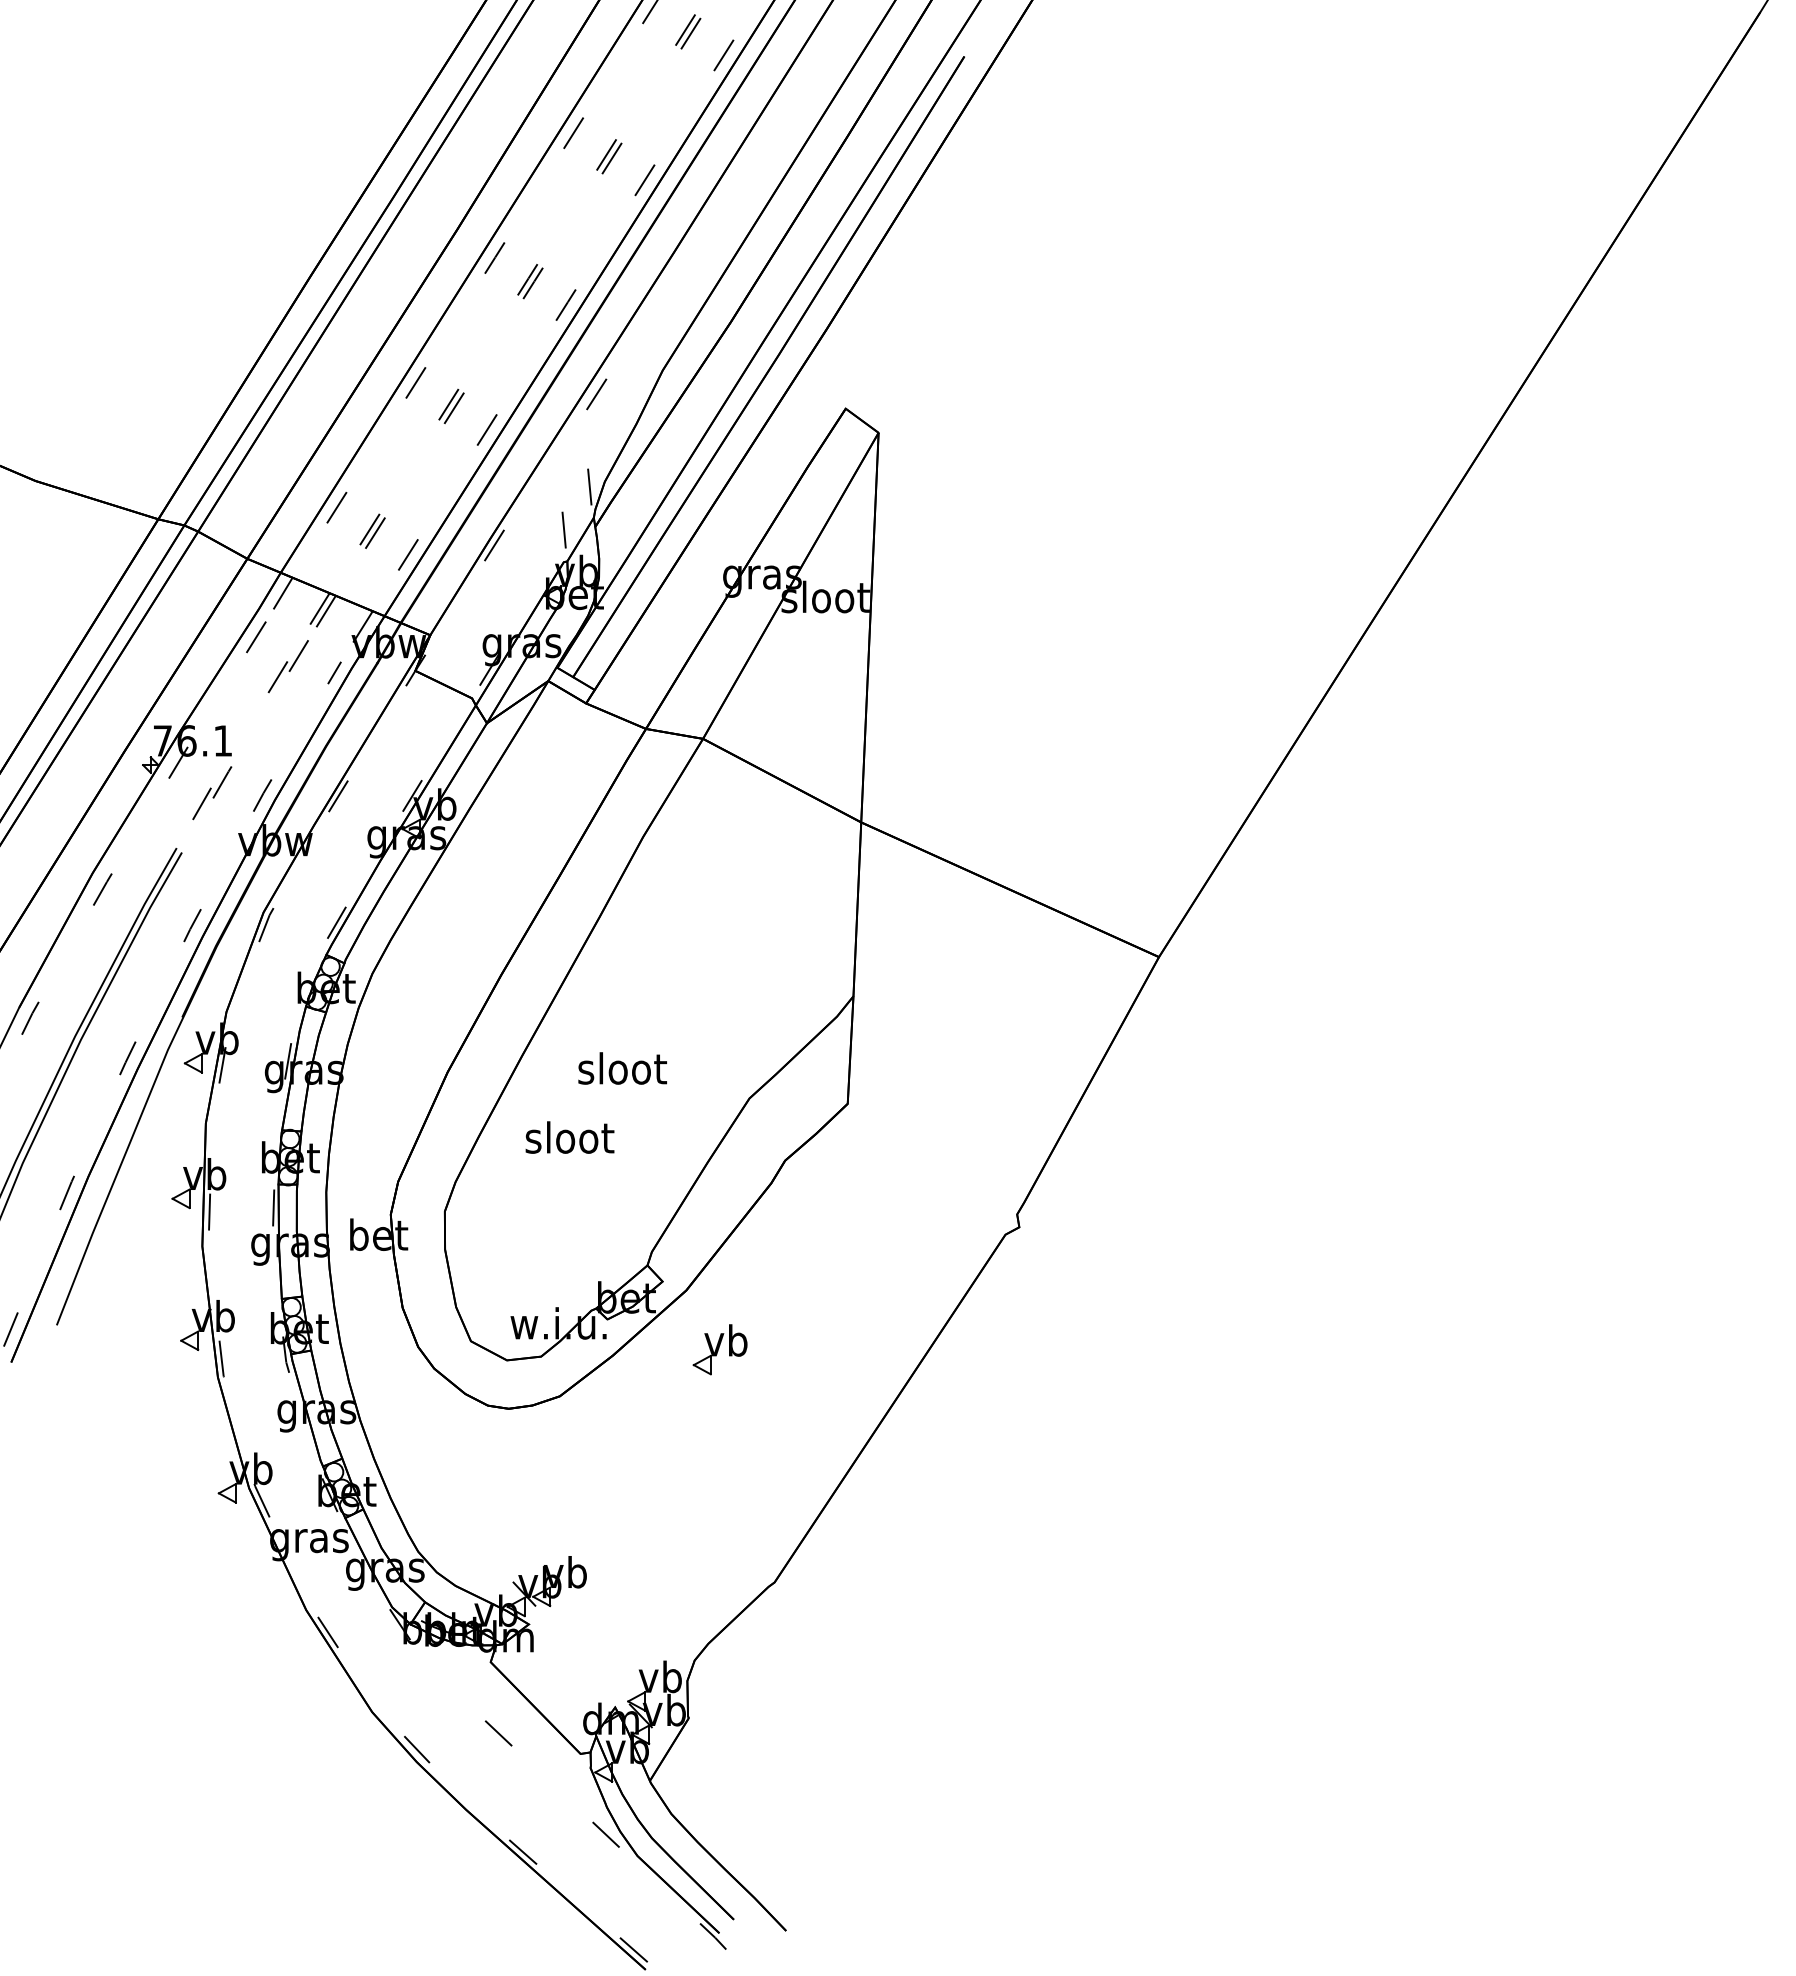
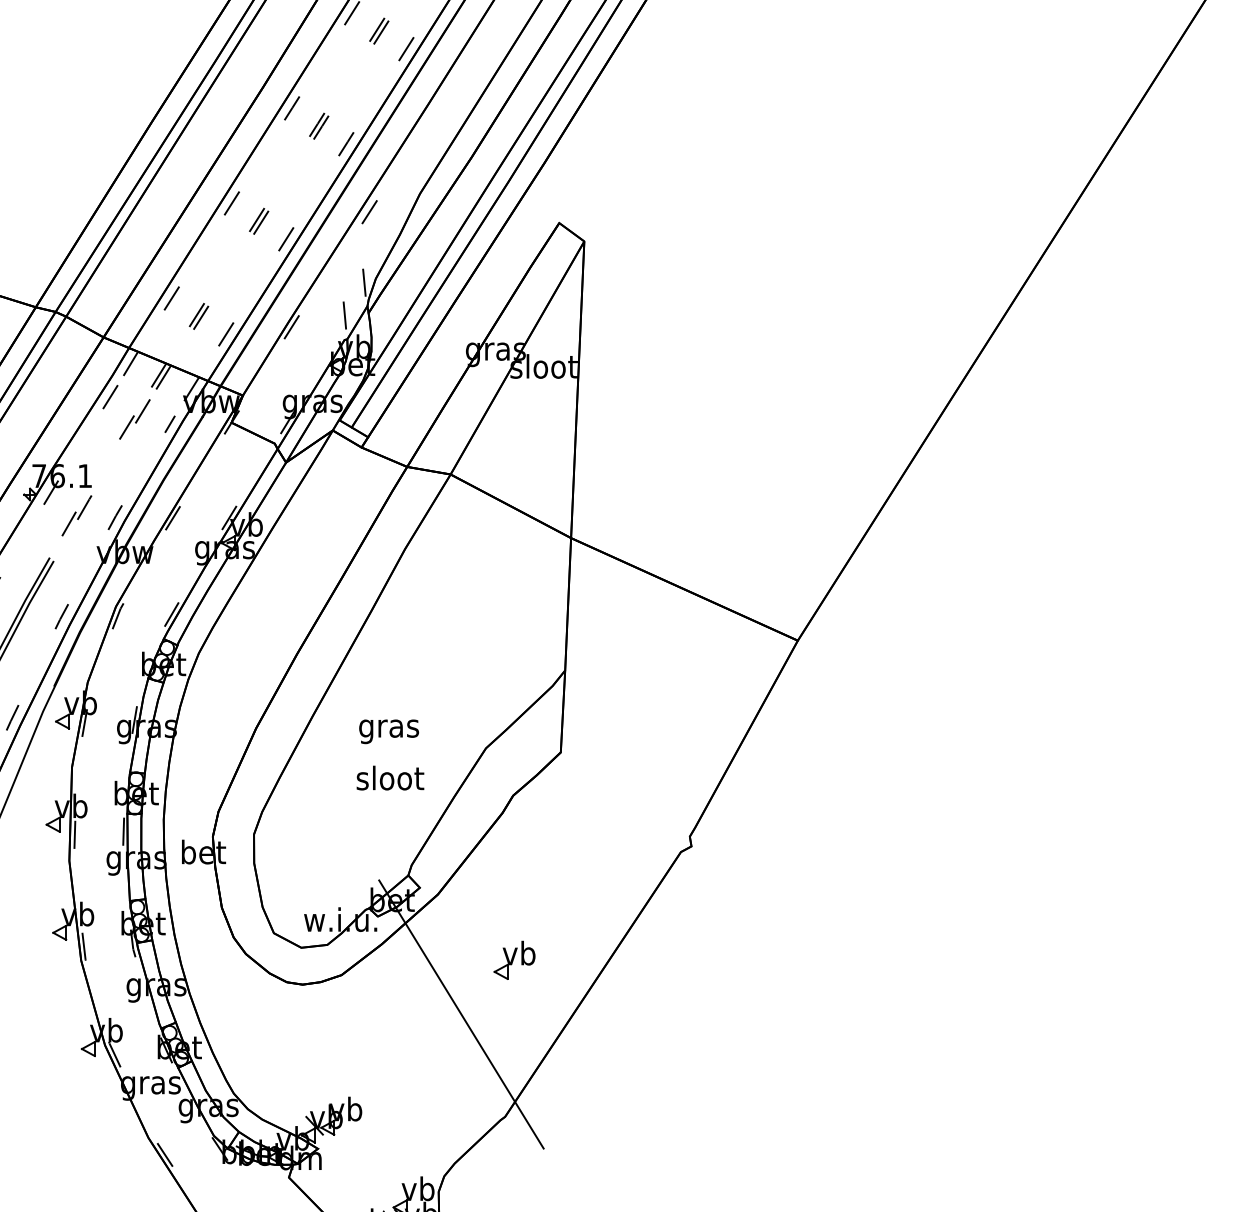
text: (622, 1072) -> (389, 728), sloot -> gras
text: (569, 1137) -> (390, 778), moved
part: (719, 1349) -> (514, 960), moved
line: (717, 1447) -> (461, 1014), added

